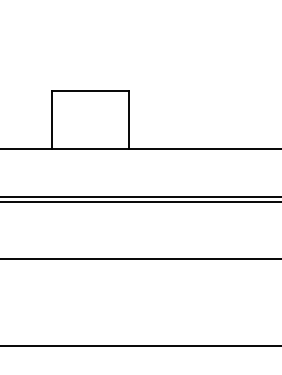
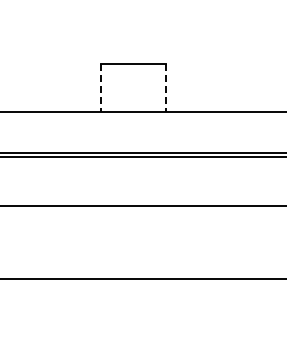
line: (51, 120) -> (100, 88), solid -> dashed
line: (129, 120) -> (166, 88), solid -> dashed

